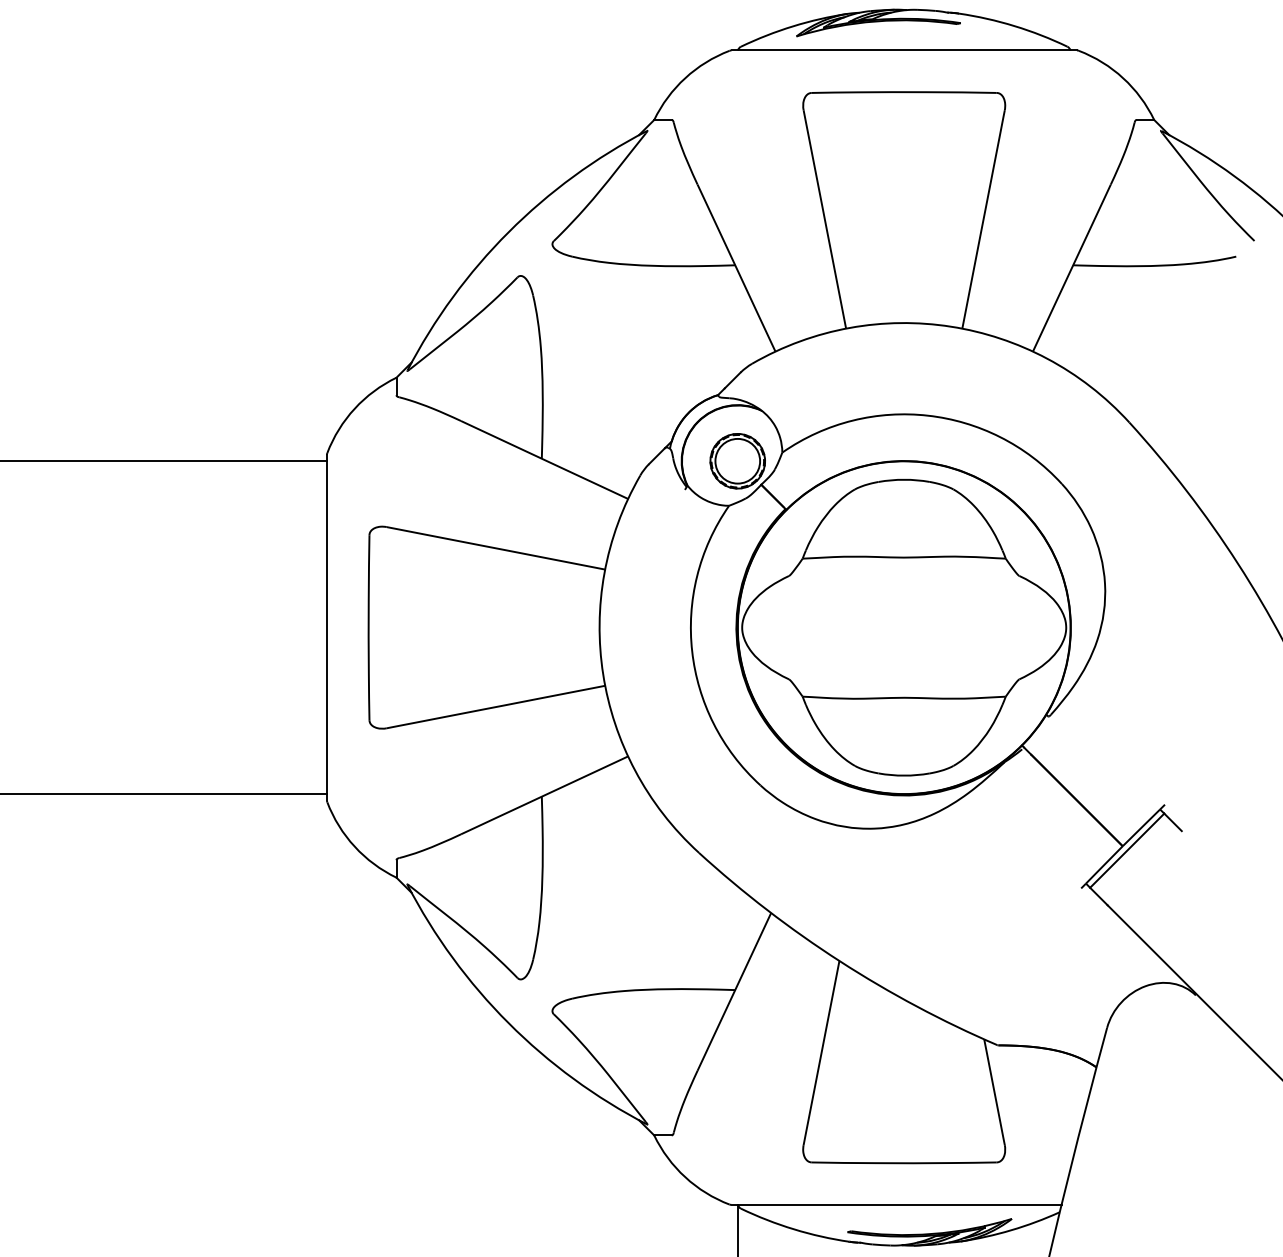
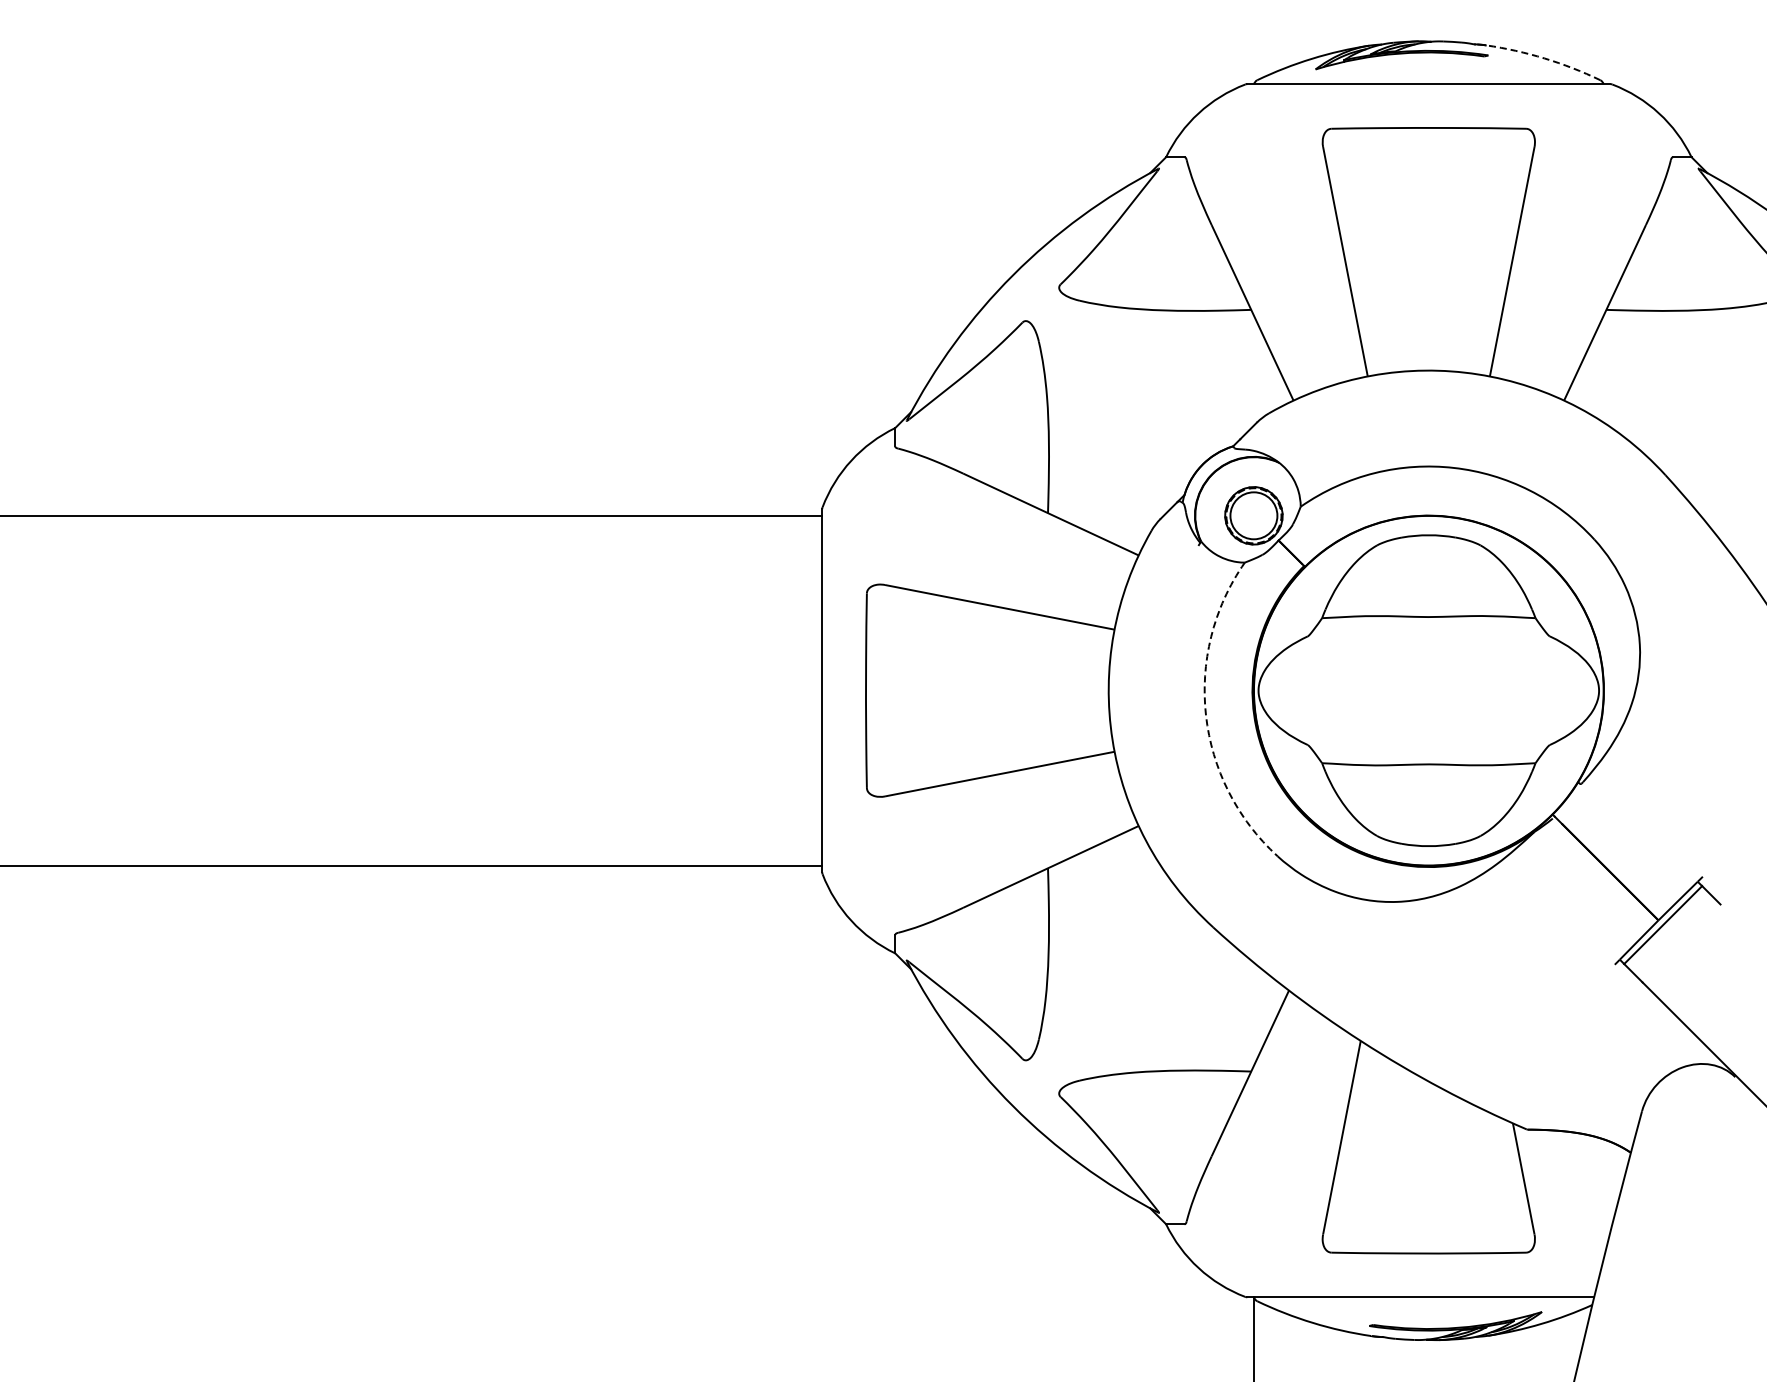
arc: (1014, 26) -> (1544, 58), solid -> dashed
arc: (692, 651) -> (1206, 715), solid -> dashed

